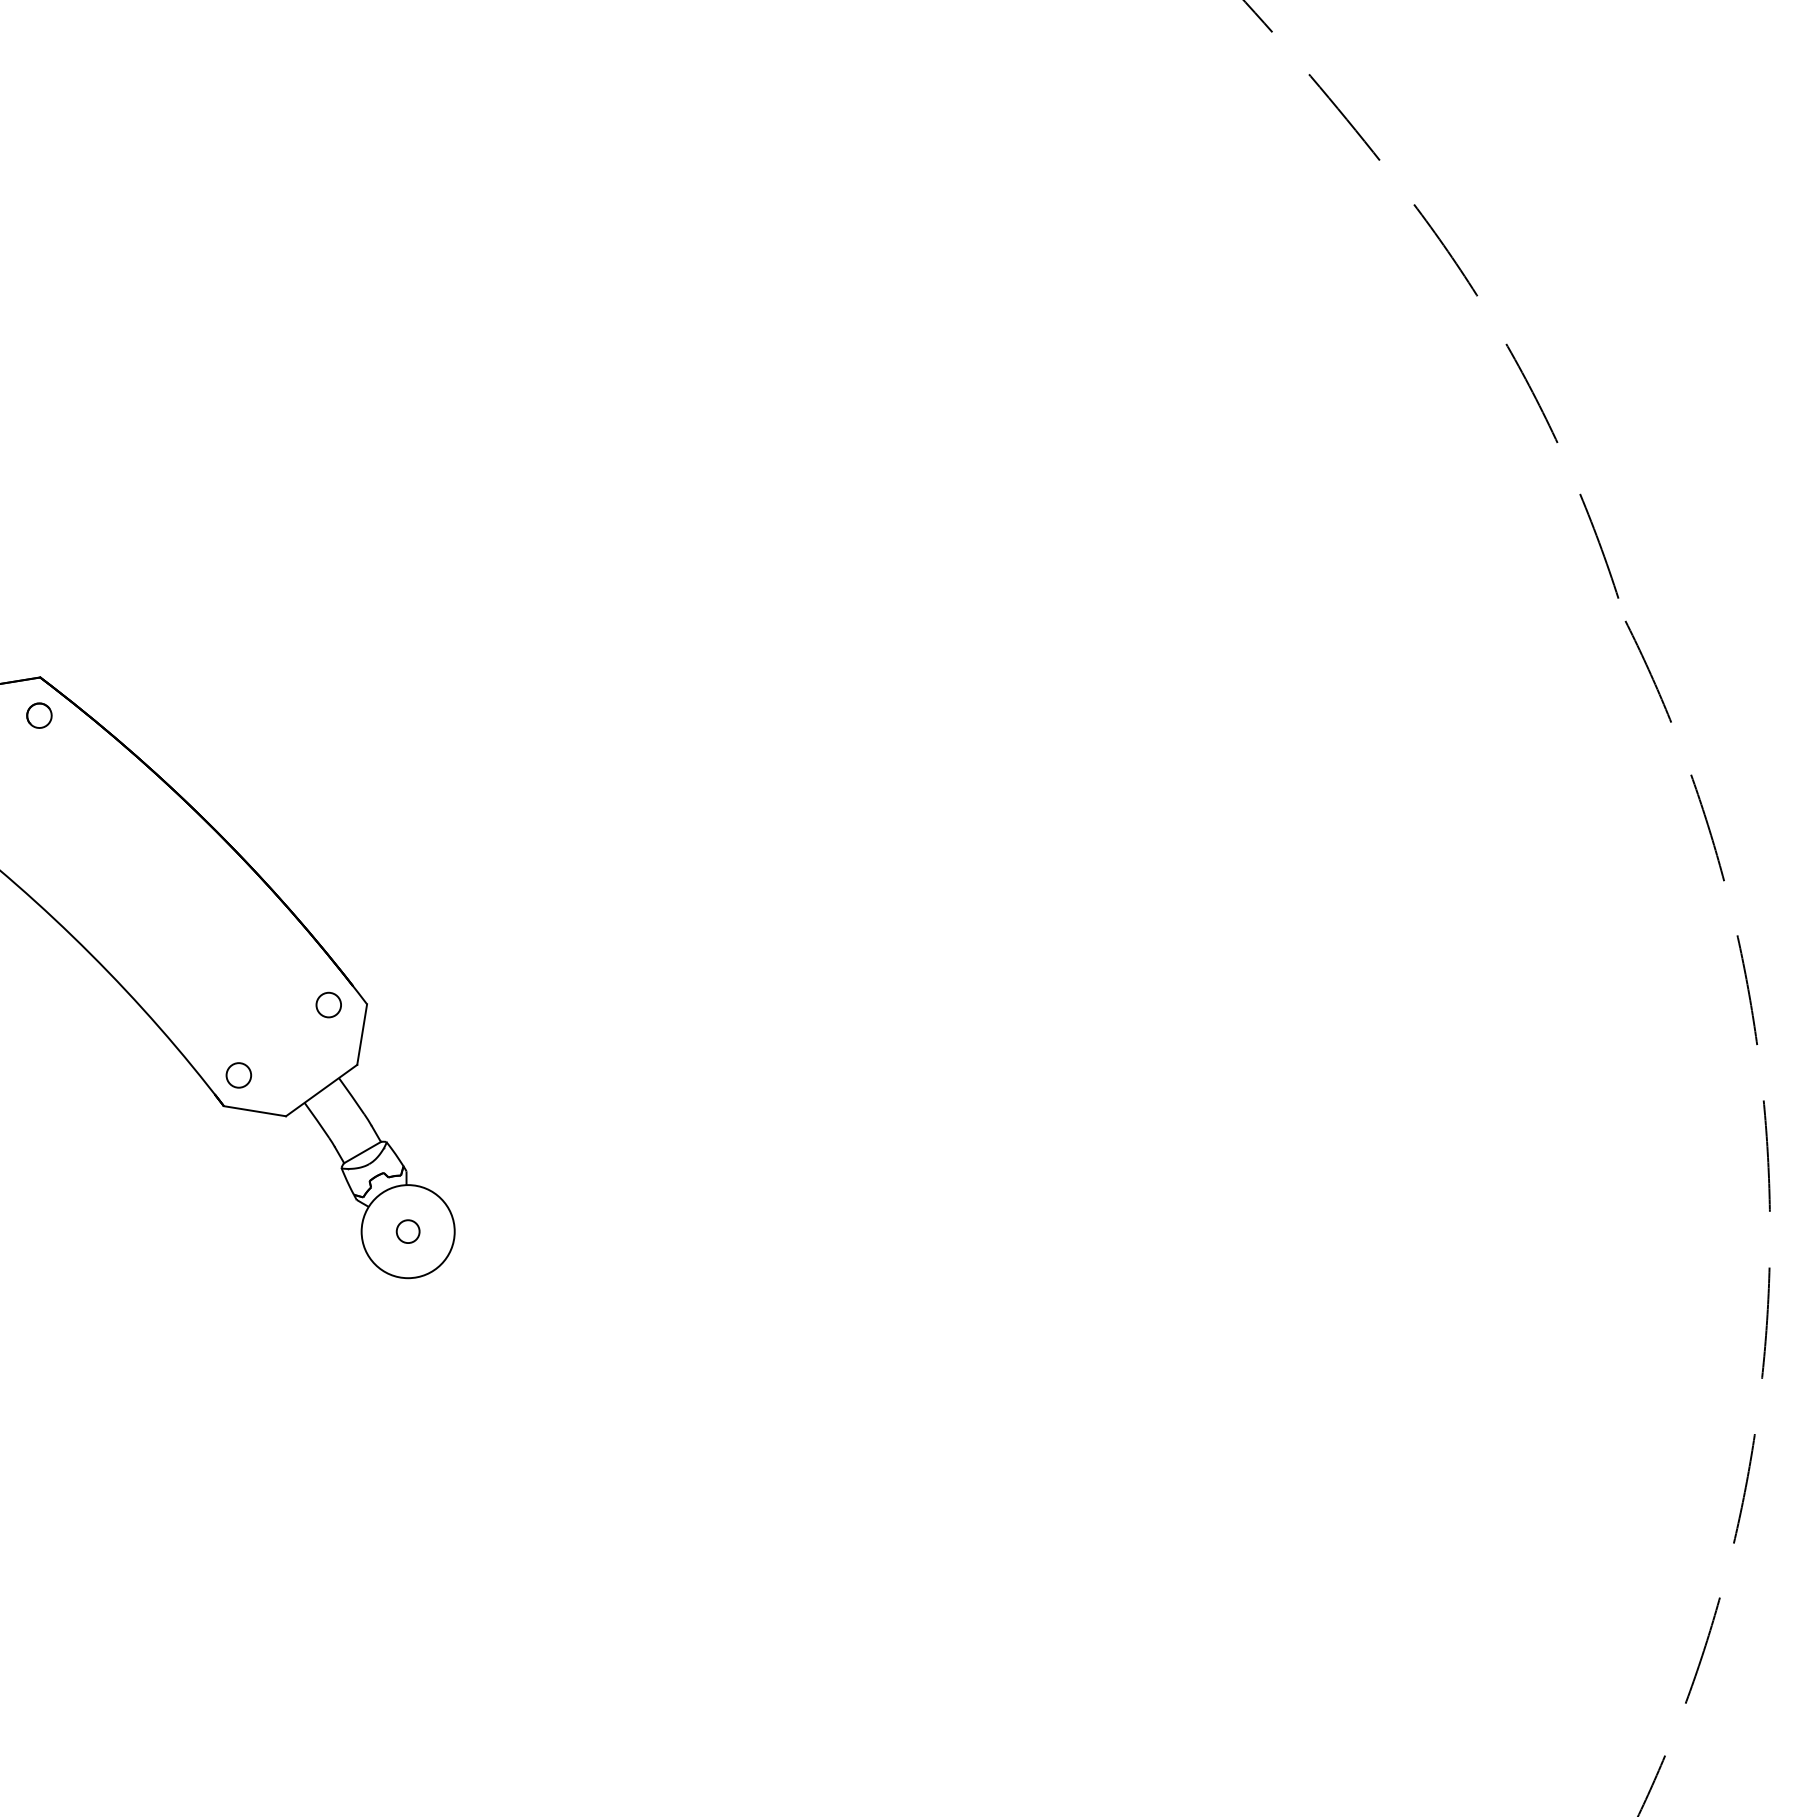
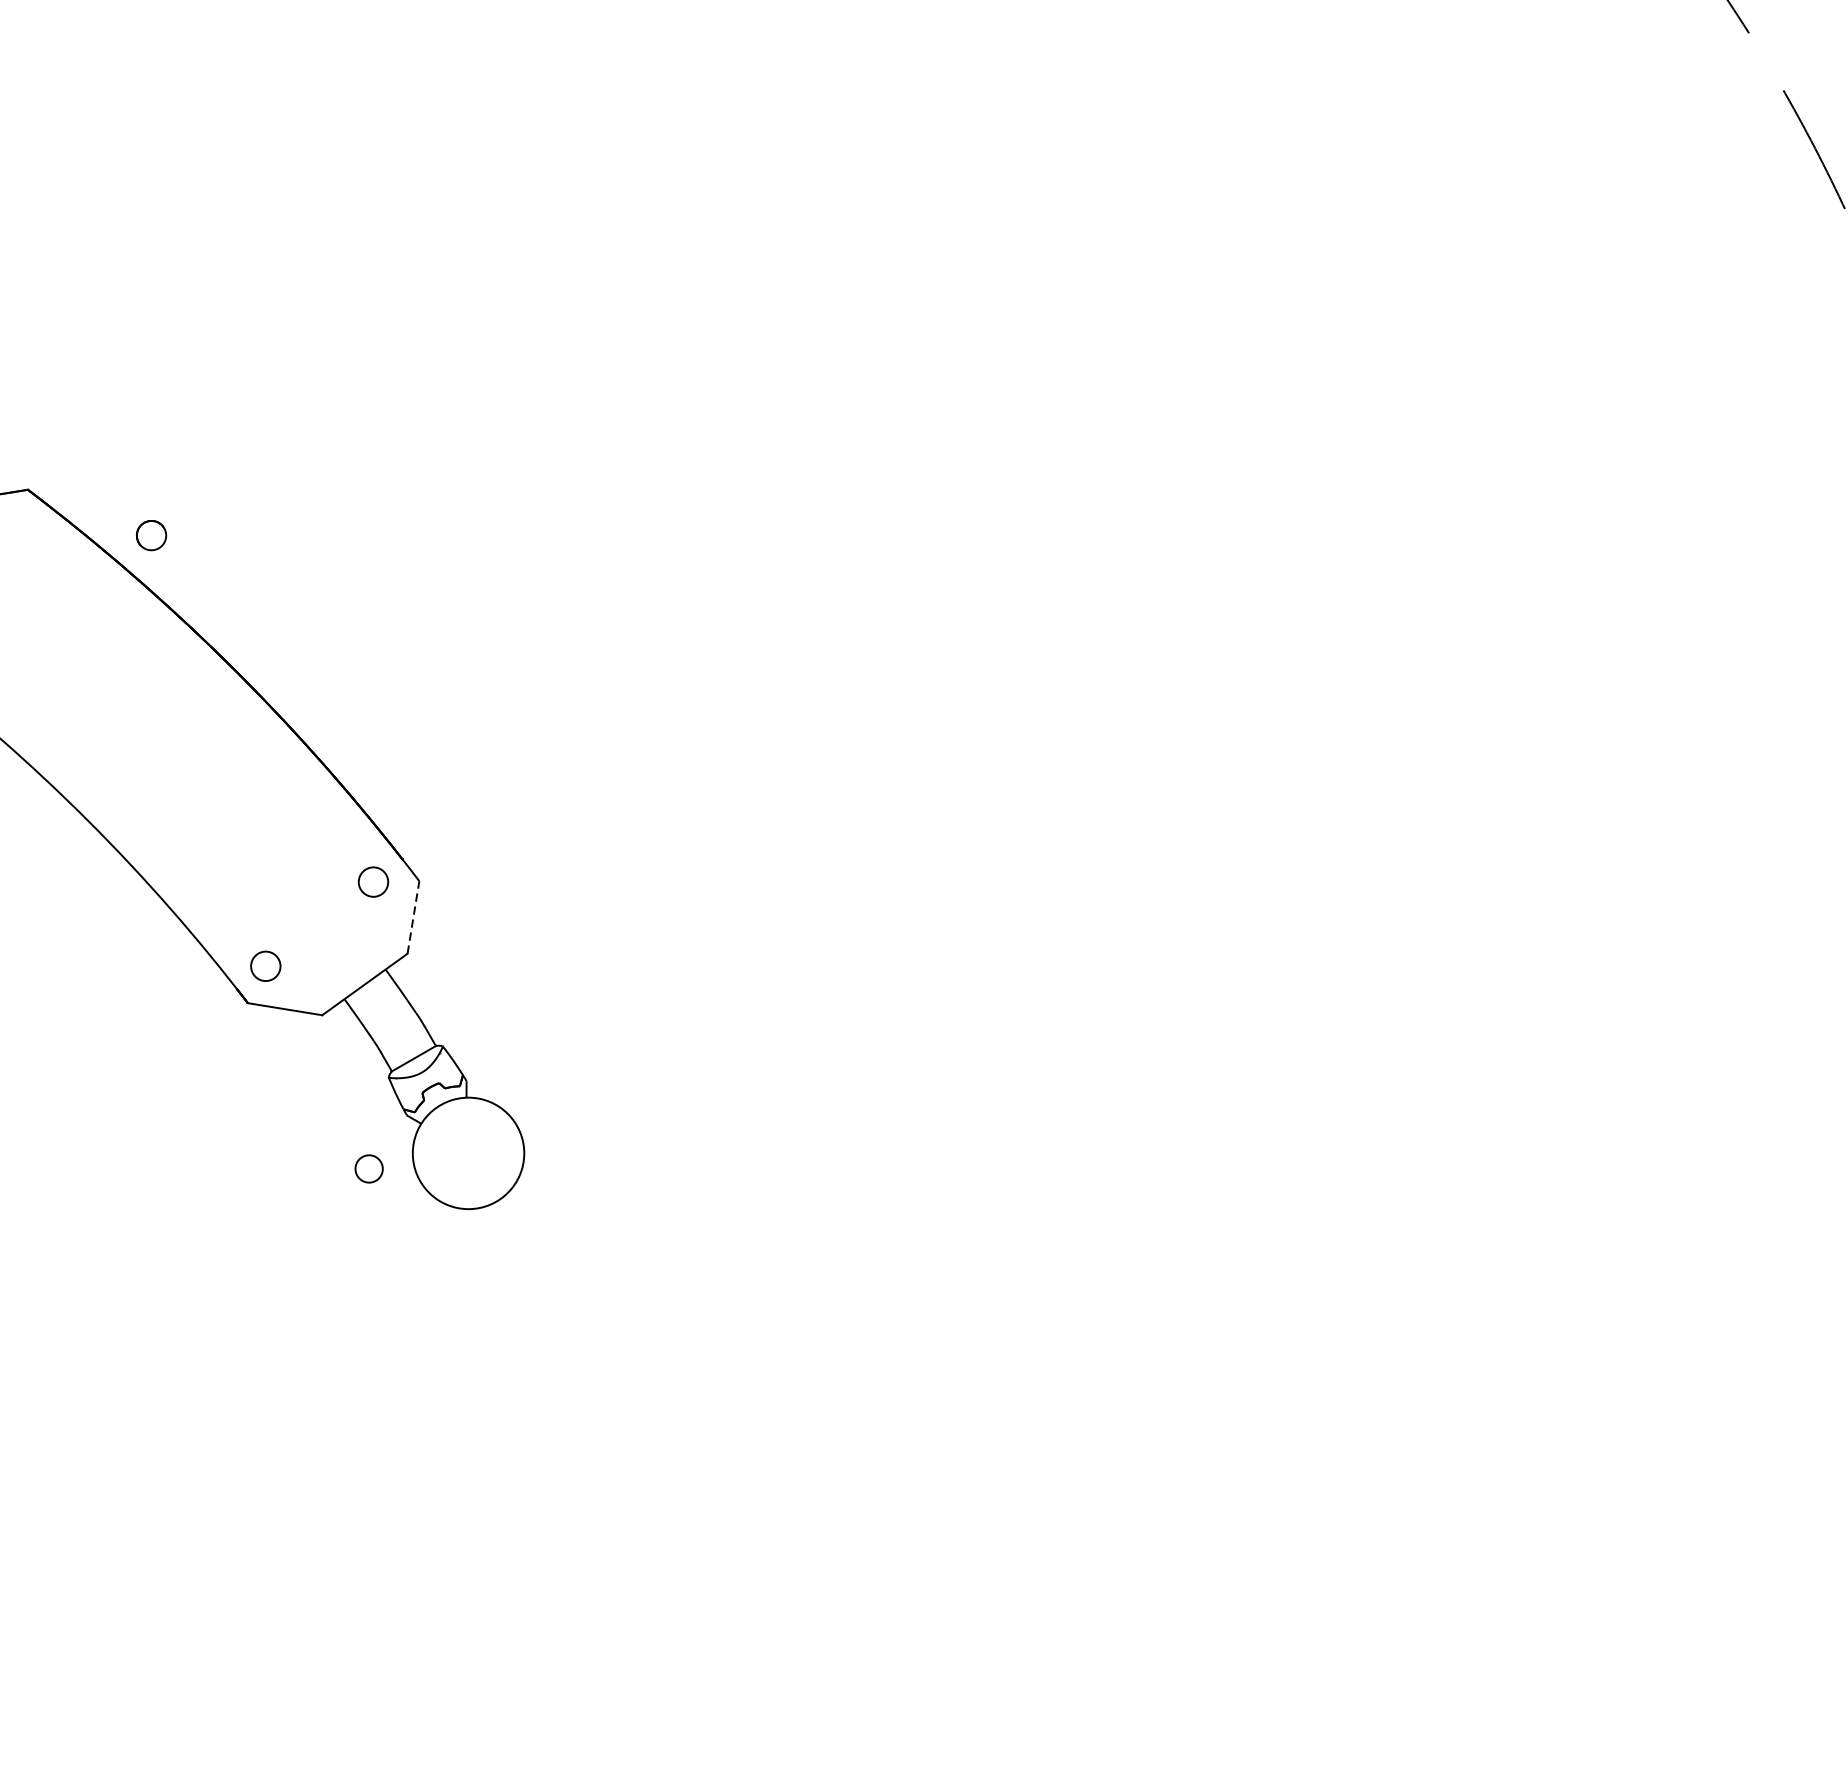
part: (39, 715) -> (151, 535), moved
line: (362, 1034) -> (413, 917), solid -> dashed
circle: (407, 1231) -> (368, 1168), moved

